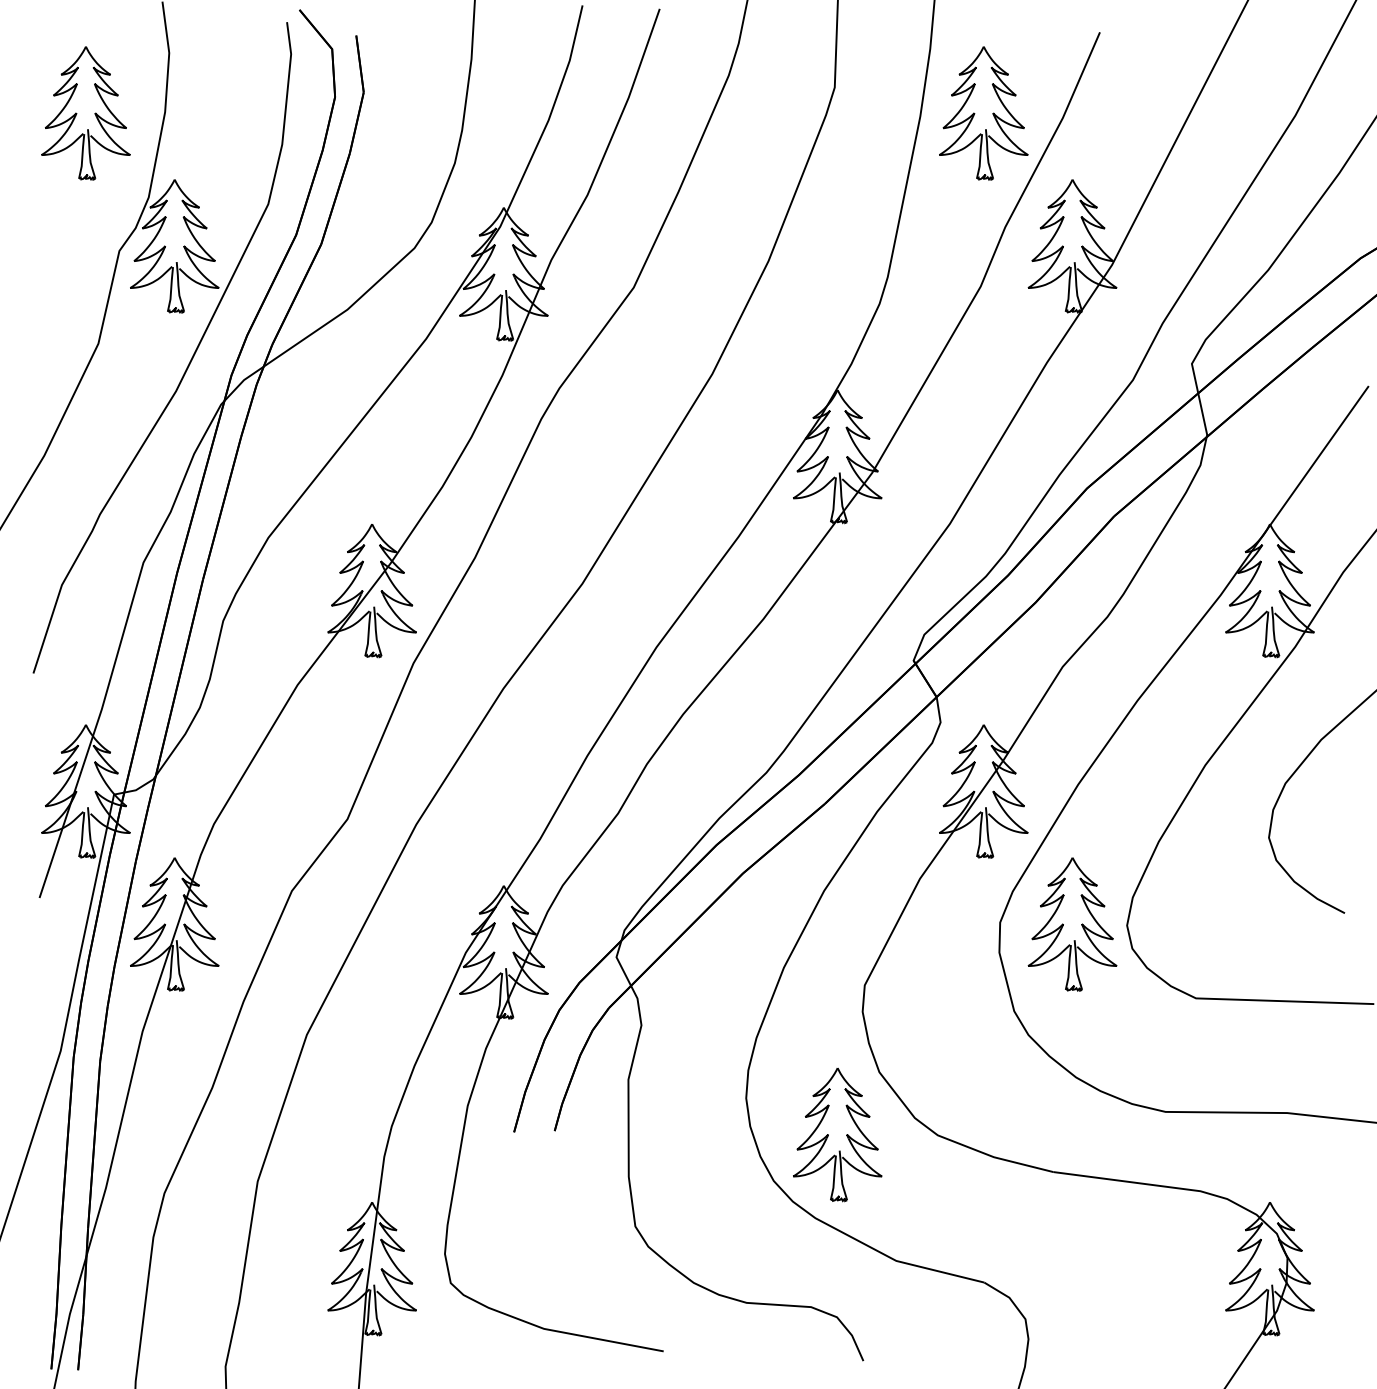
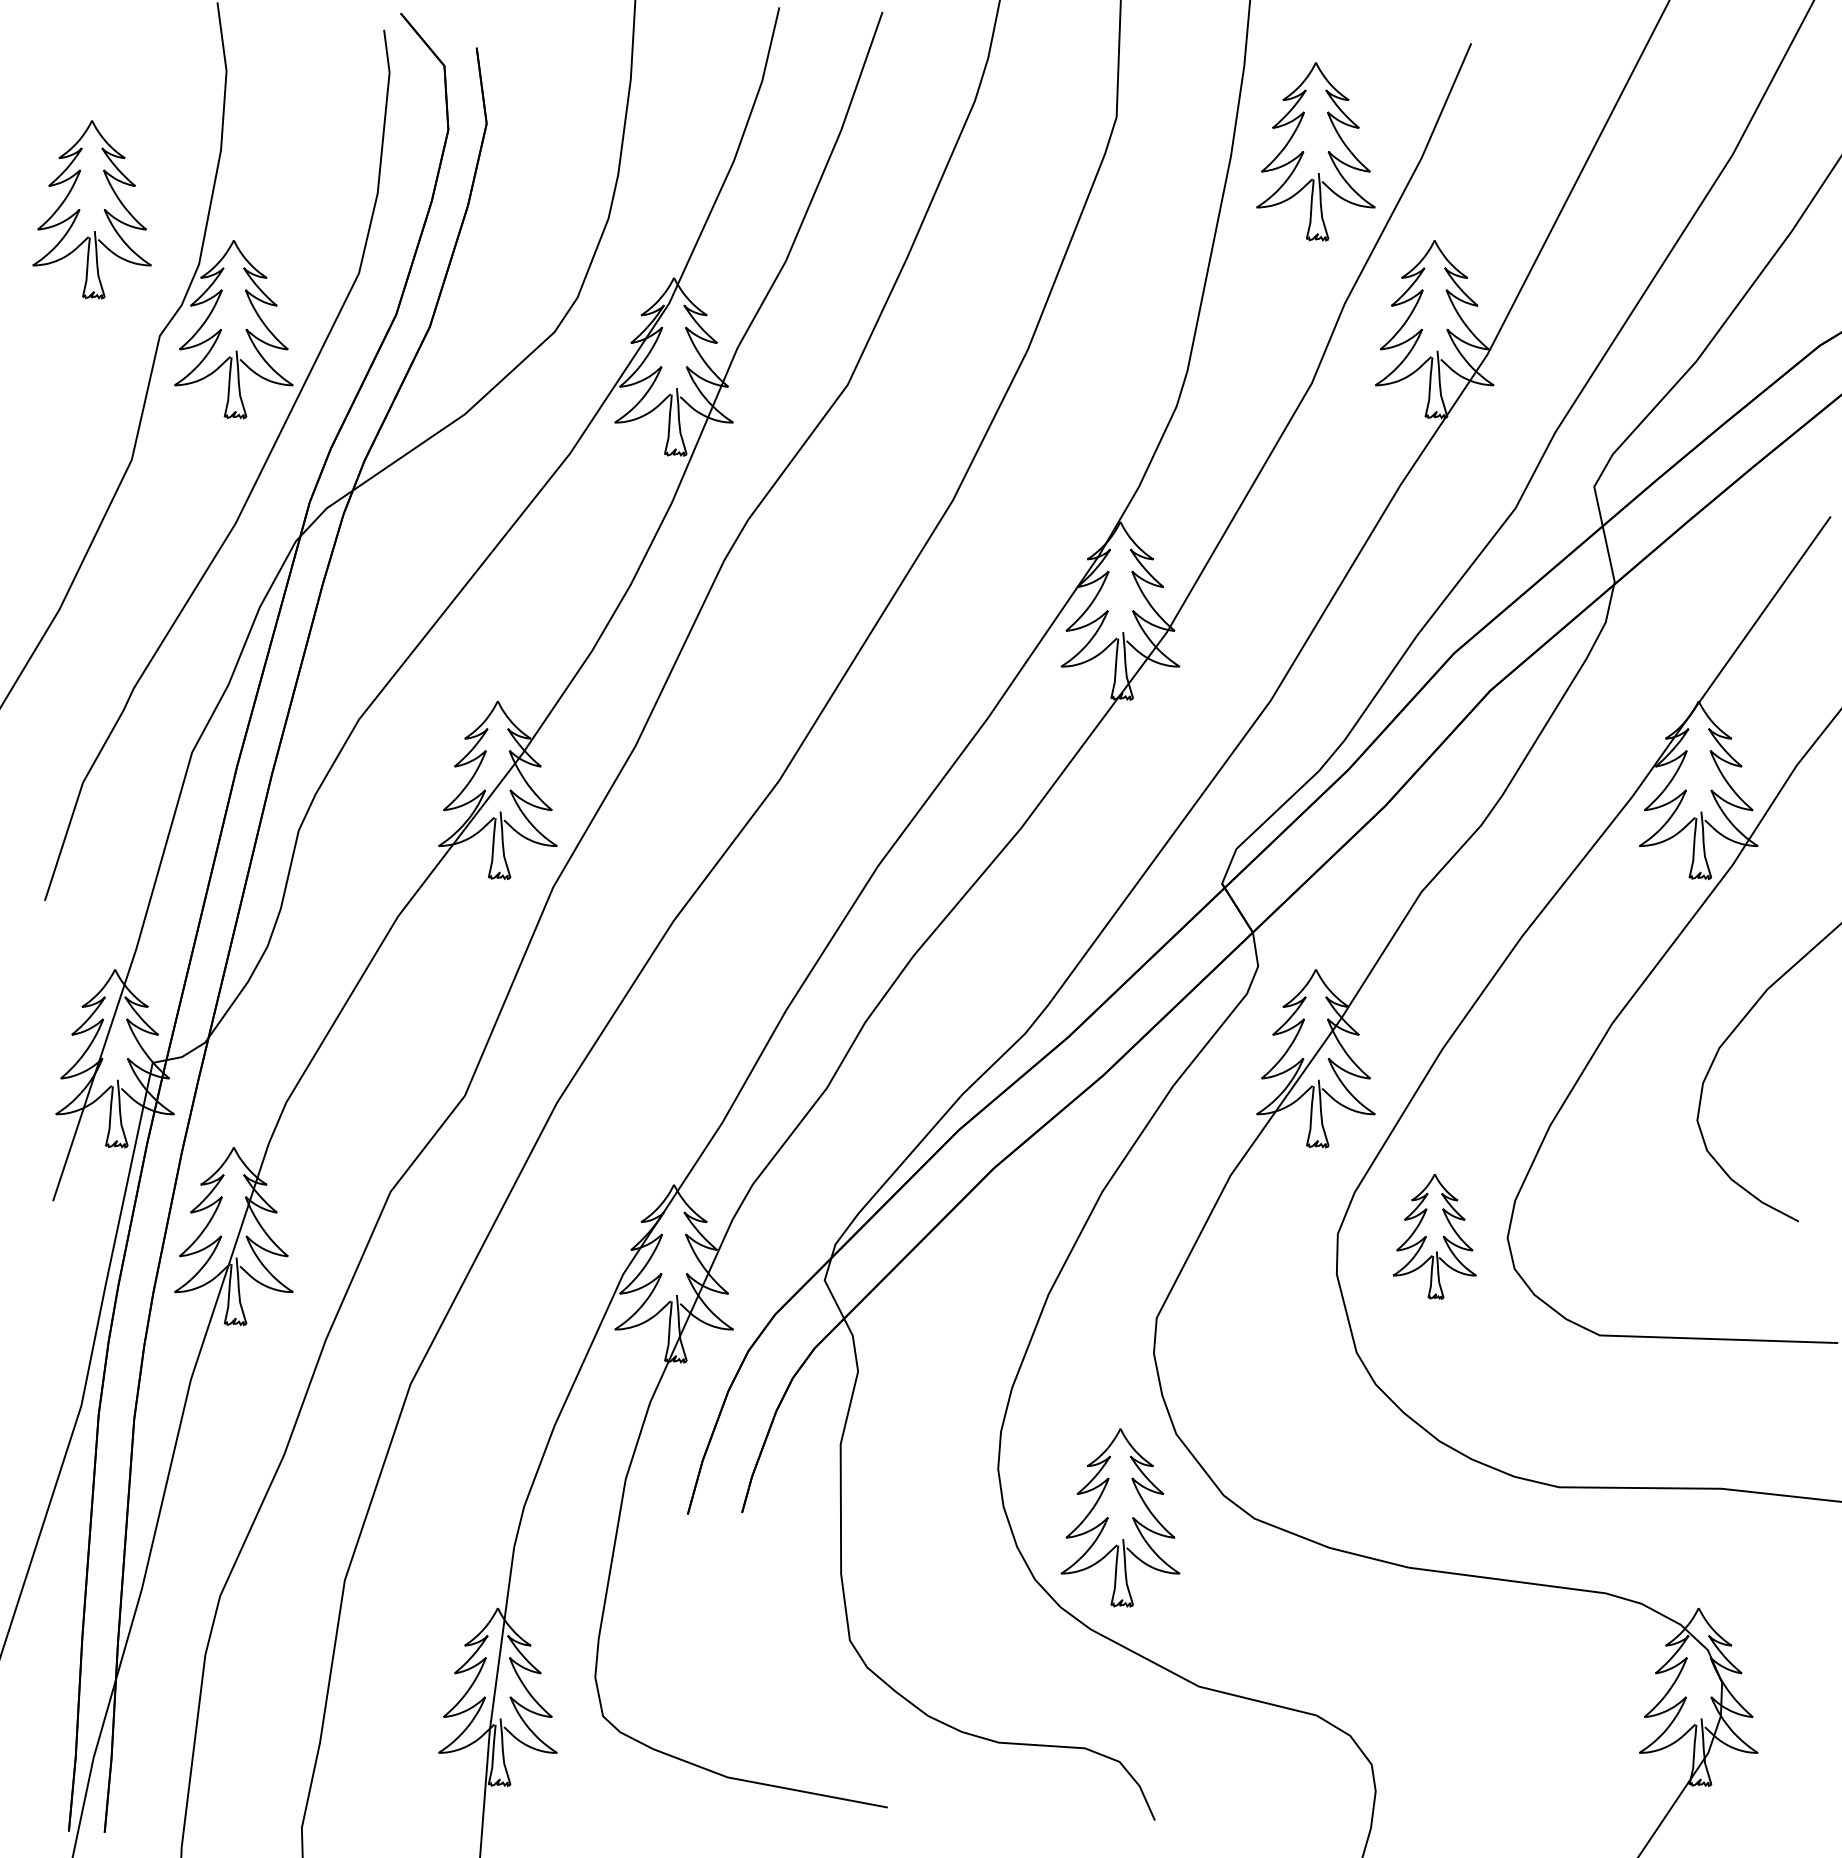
part: (77, 113) -> (80, 209), moved
part: (1072, 924) -> (1434, 1236), size x0.7

